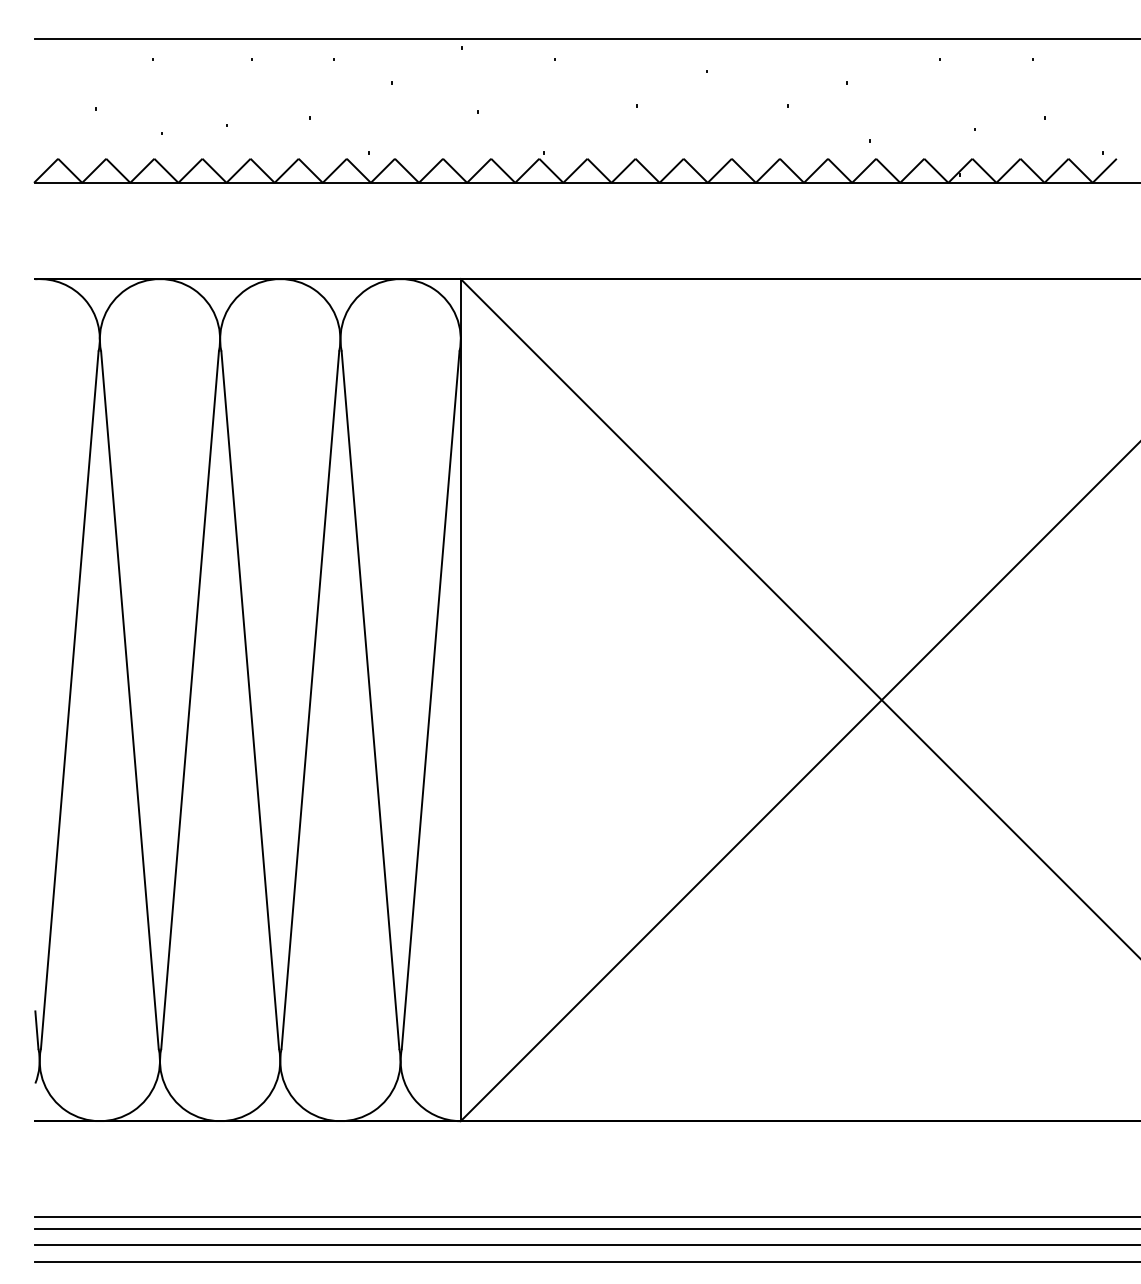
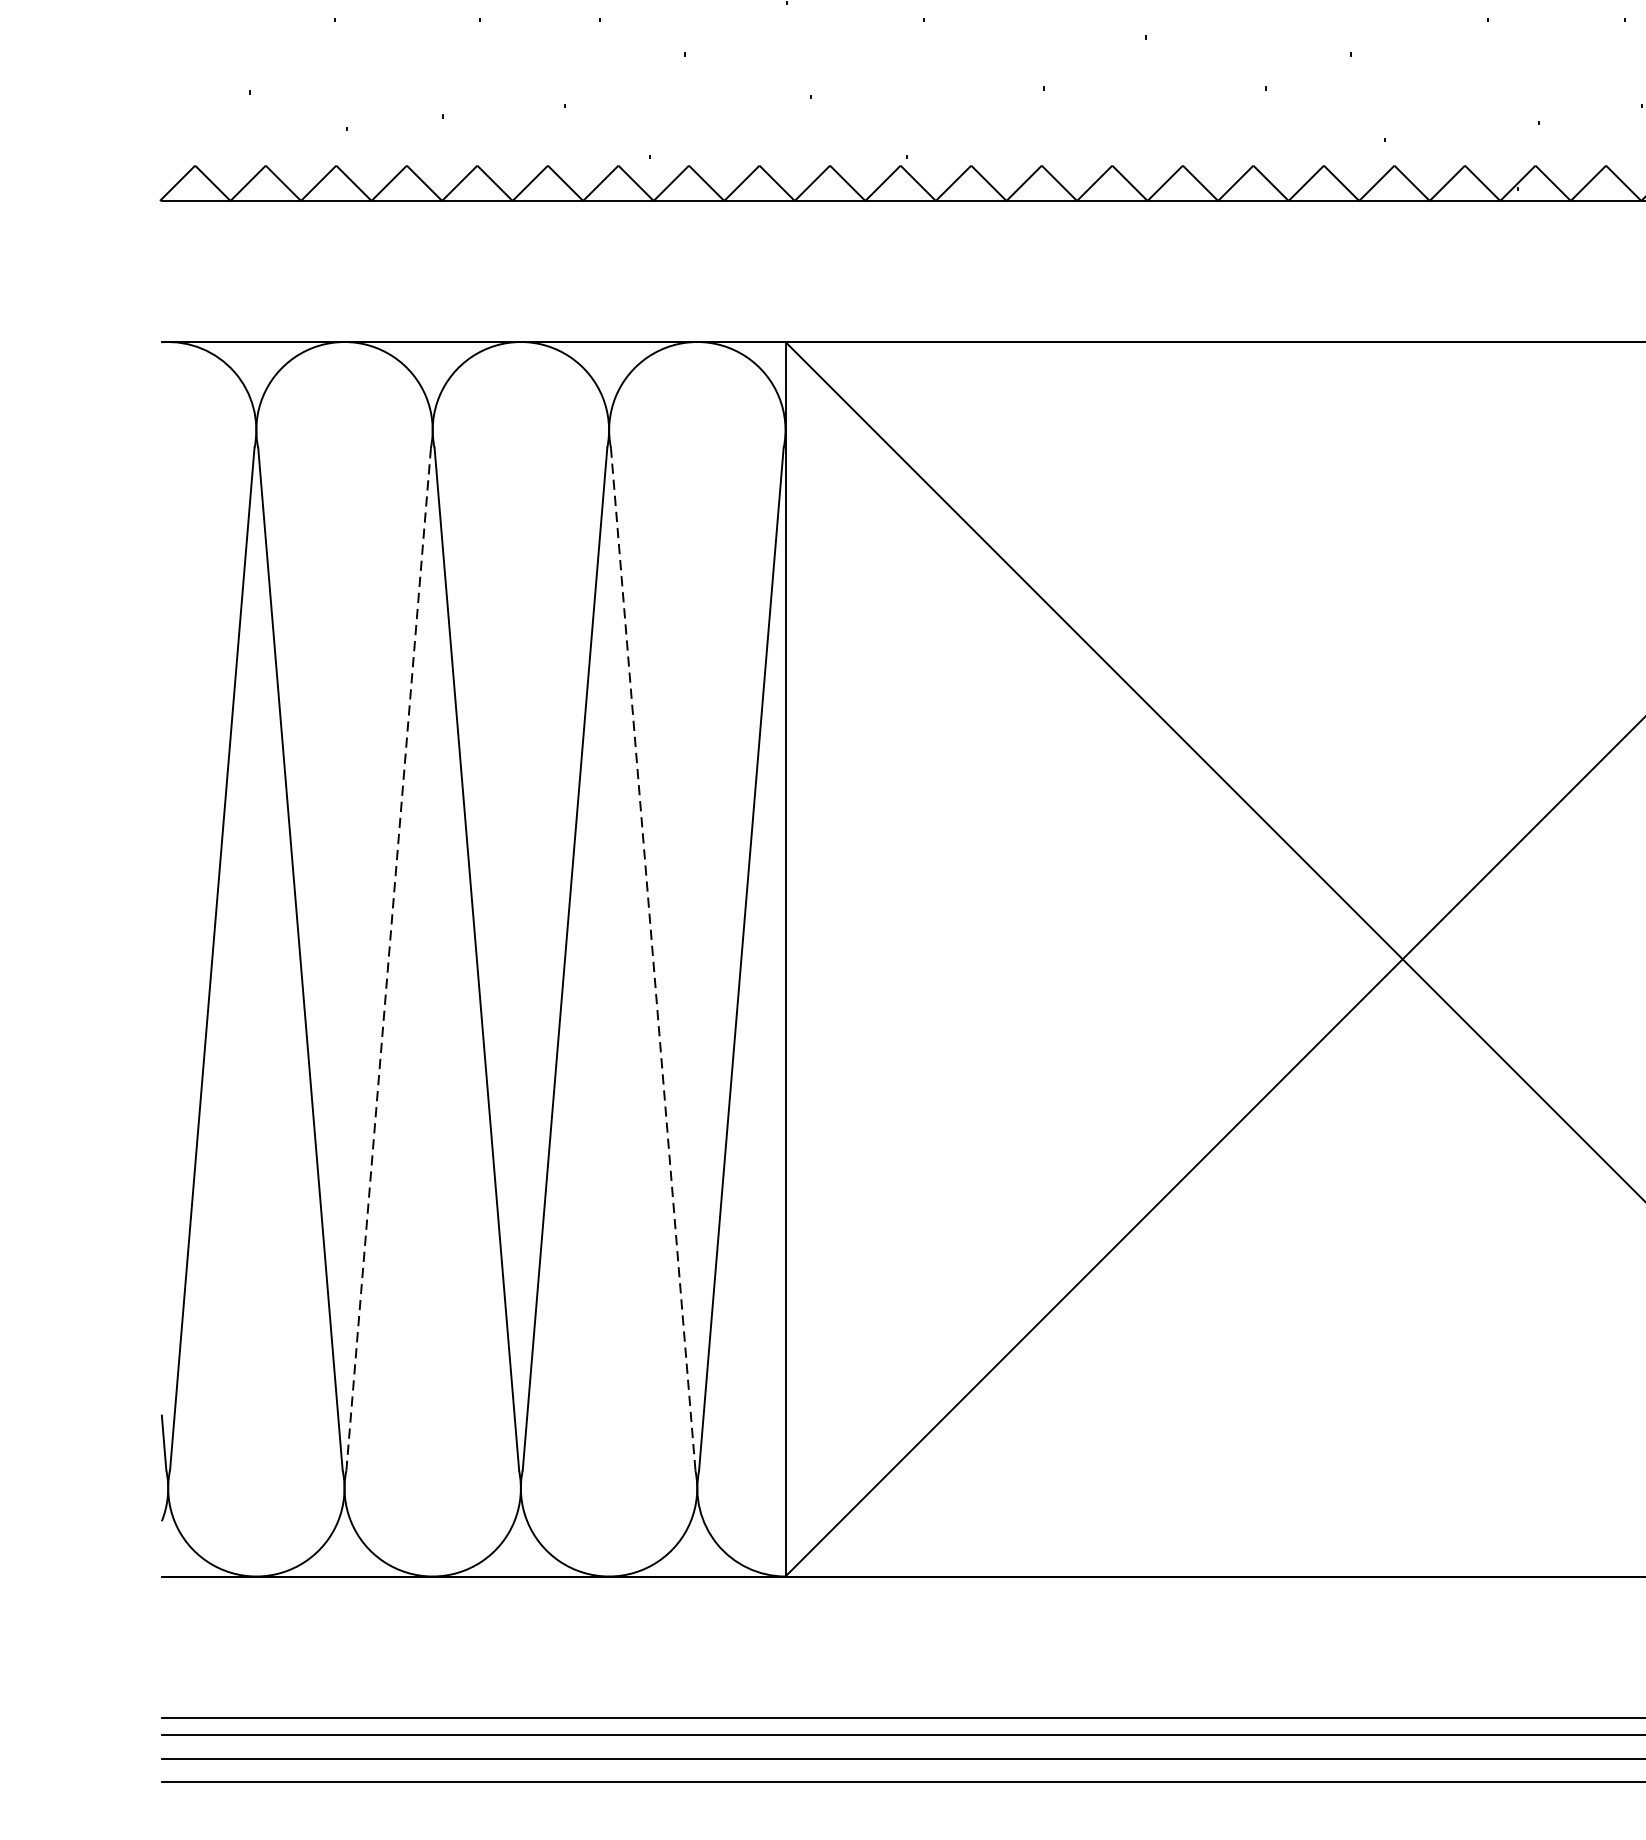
line: (190, 700) -> (389, 959), solid -> dashed
line: (370, 700) -> (653, 959), solid -> dashed

